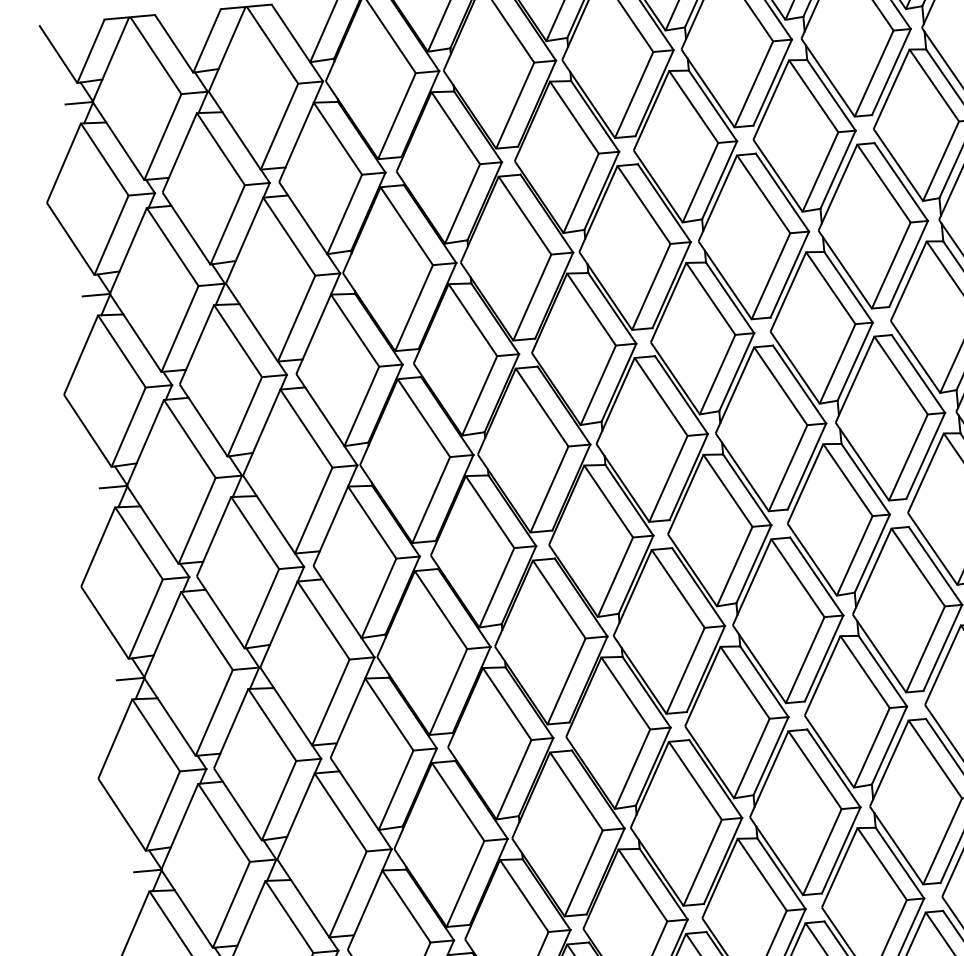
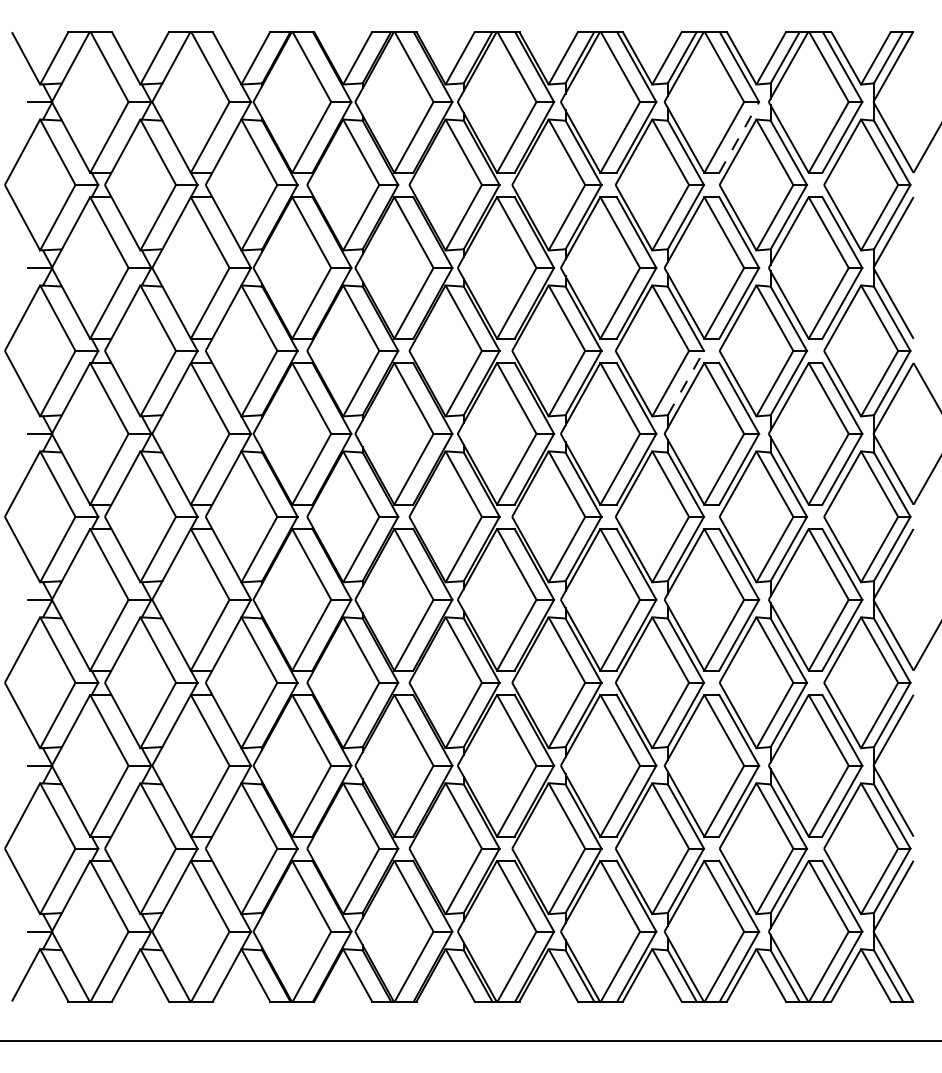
line: (891, 72) -> (739, 137), solid -> dashed
line: (854, 362) -> (685, 383), solid -> dashed

